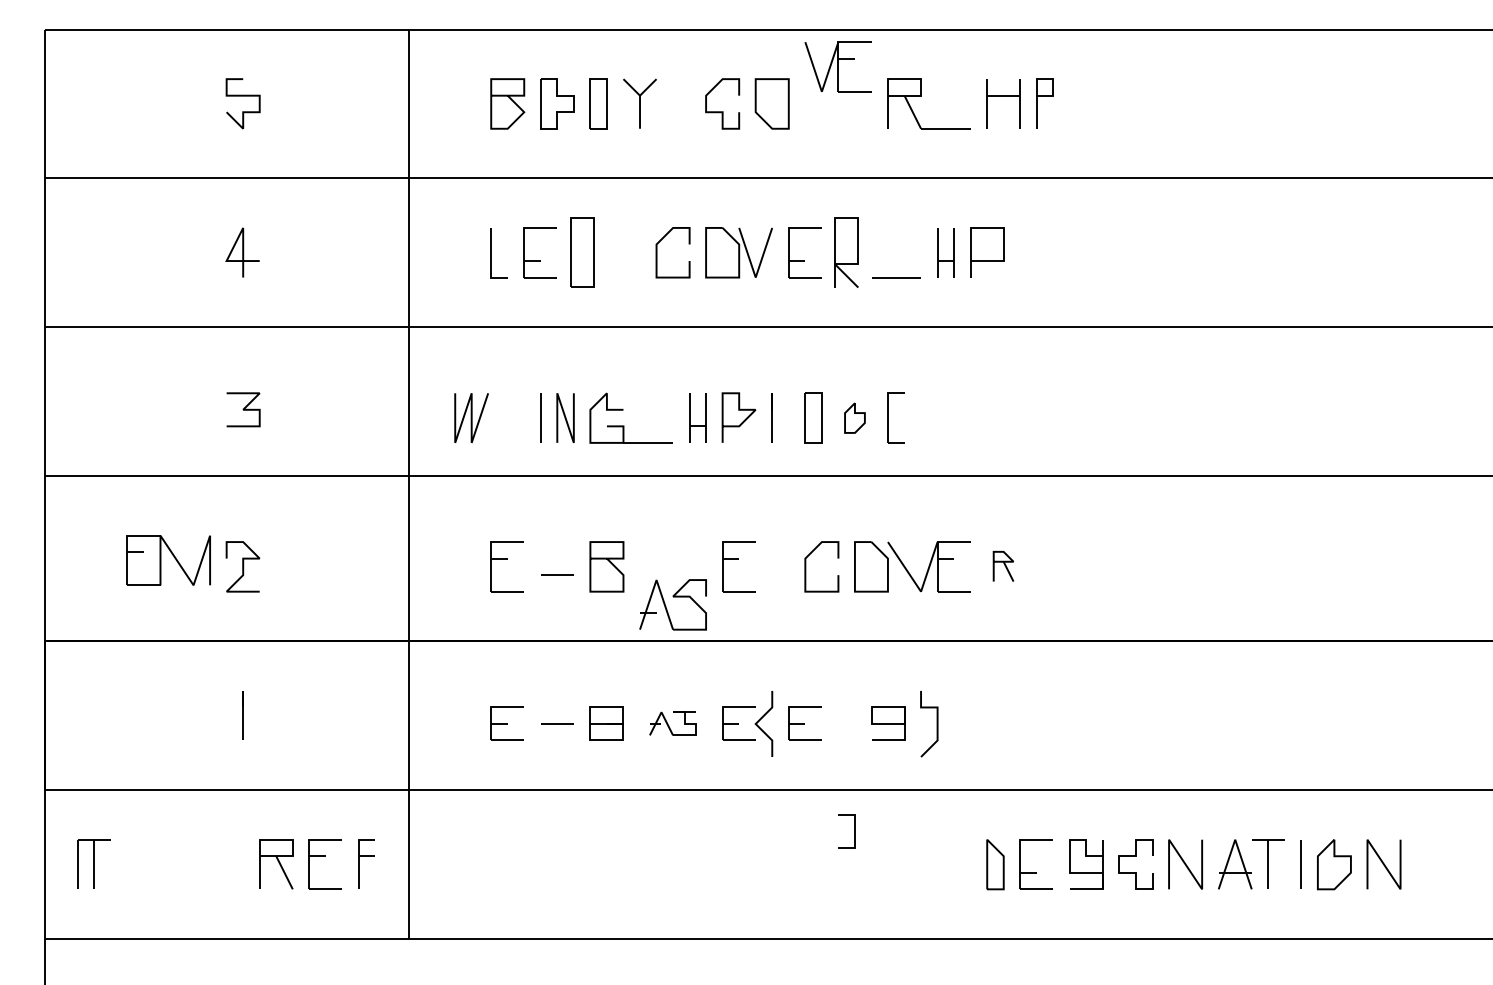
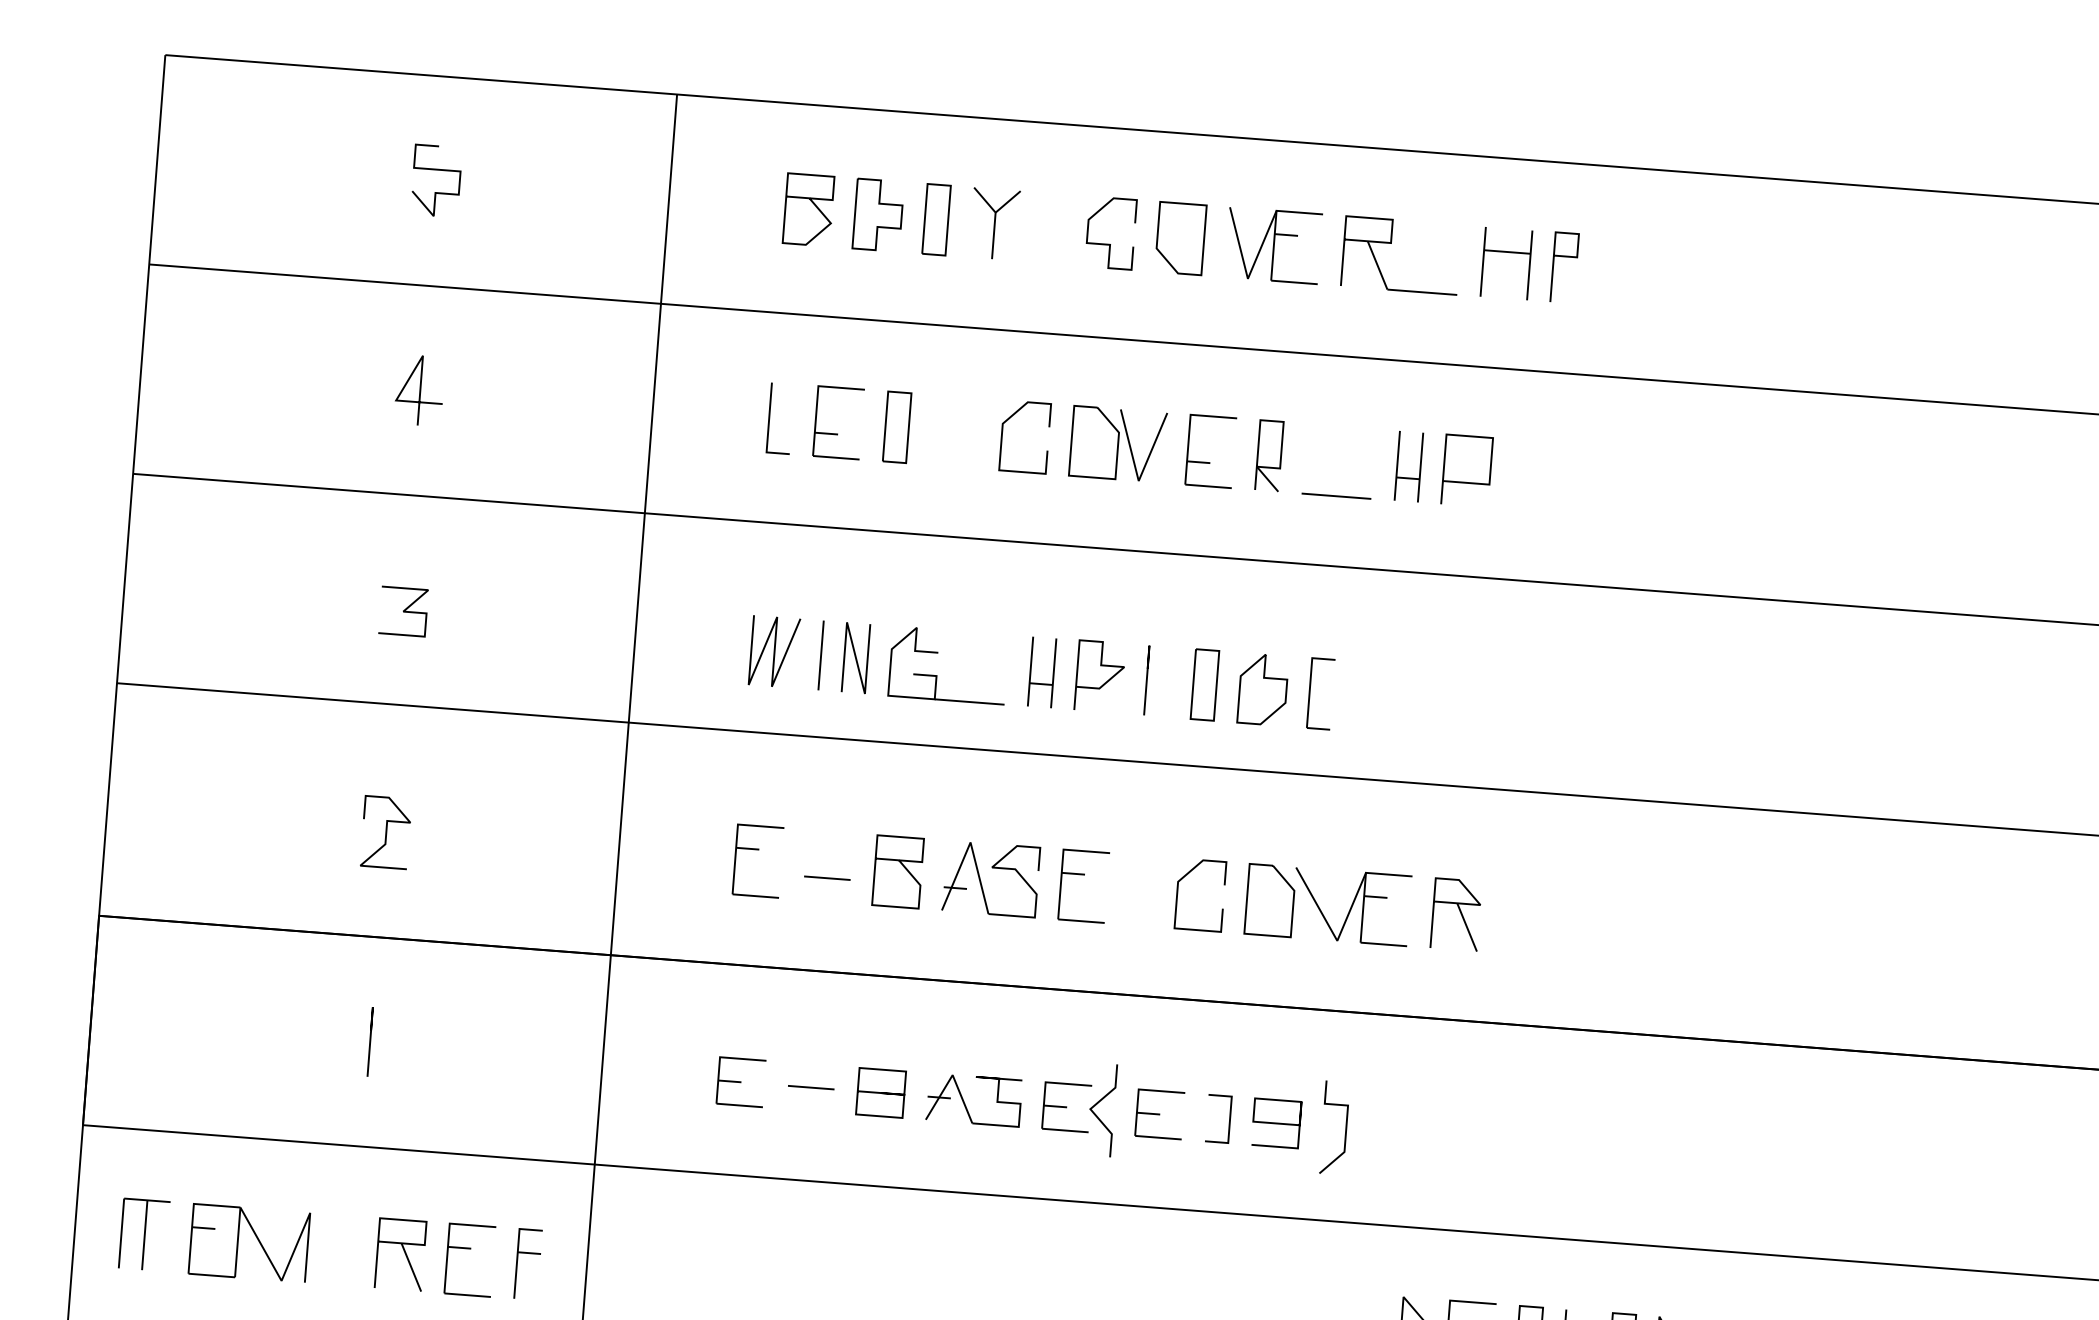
part: (837, 66) -> (1272, 244), moved
part: (581, 252) -> (896, 426), size x0.71
part: (846, 252) -> (1269, 455), size x0.71
line: (471, 417) -> (774, 651), moved
part: (854, 417) -> (1262, 688), size x1.67
part: (168, 560) -> (249, 1243), moved
part: (1003, 566) -> (1456, 914), size x1.67
part: (666, 606) -> (981, 880), moved
part: (672, 723) -> (973, 1099), size x1.43
curve: (854, 831) -> (1229, 1119), moved

